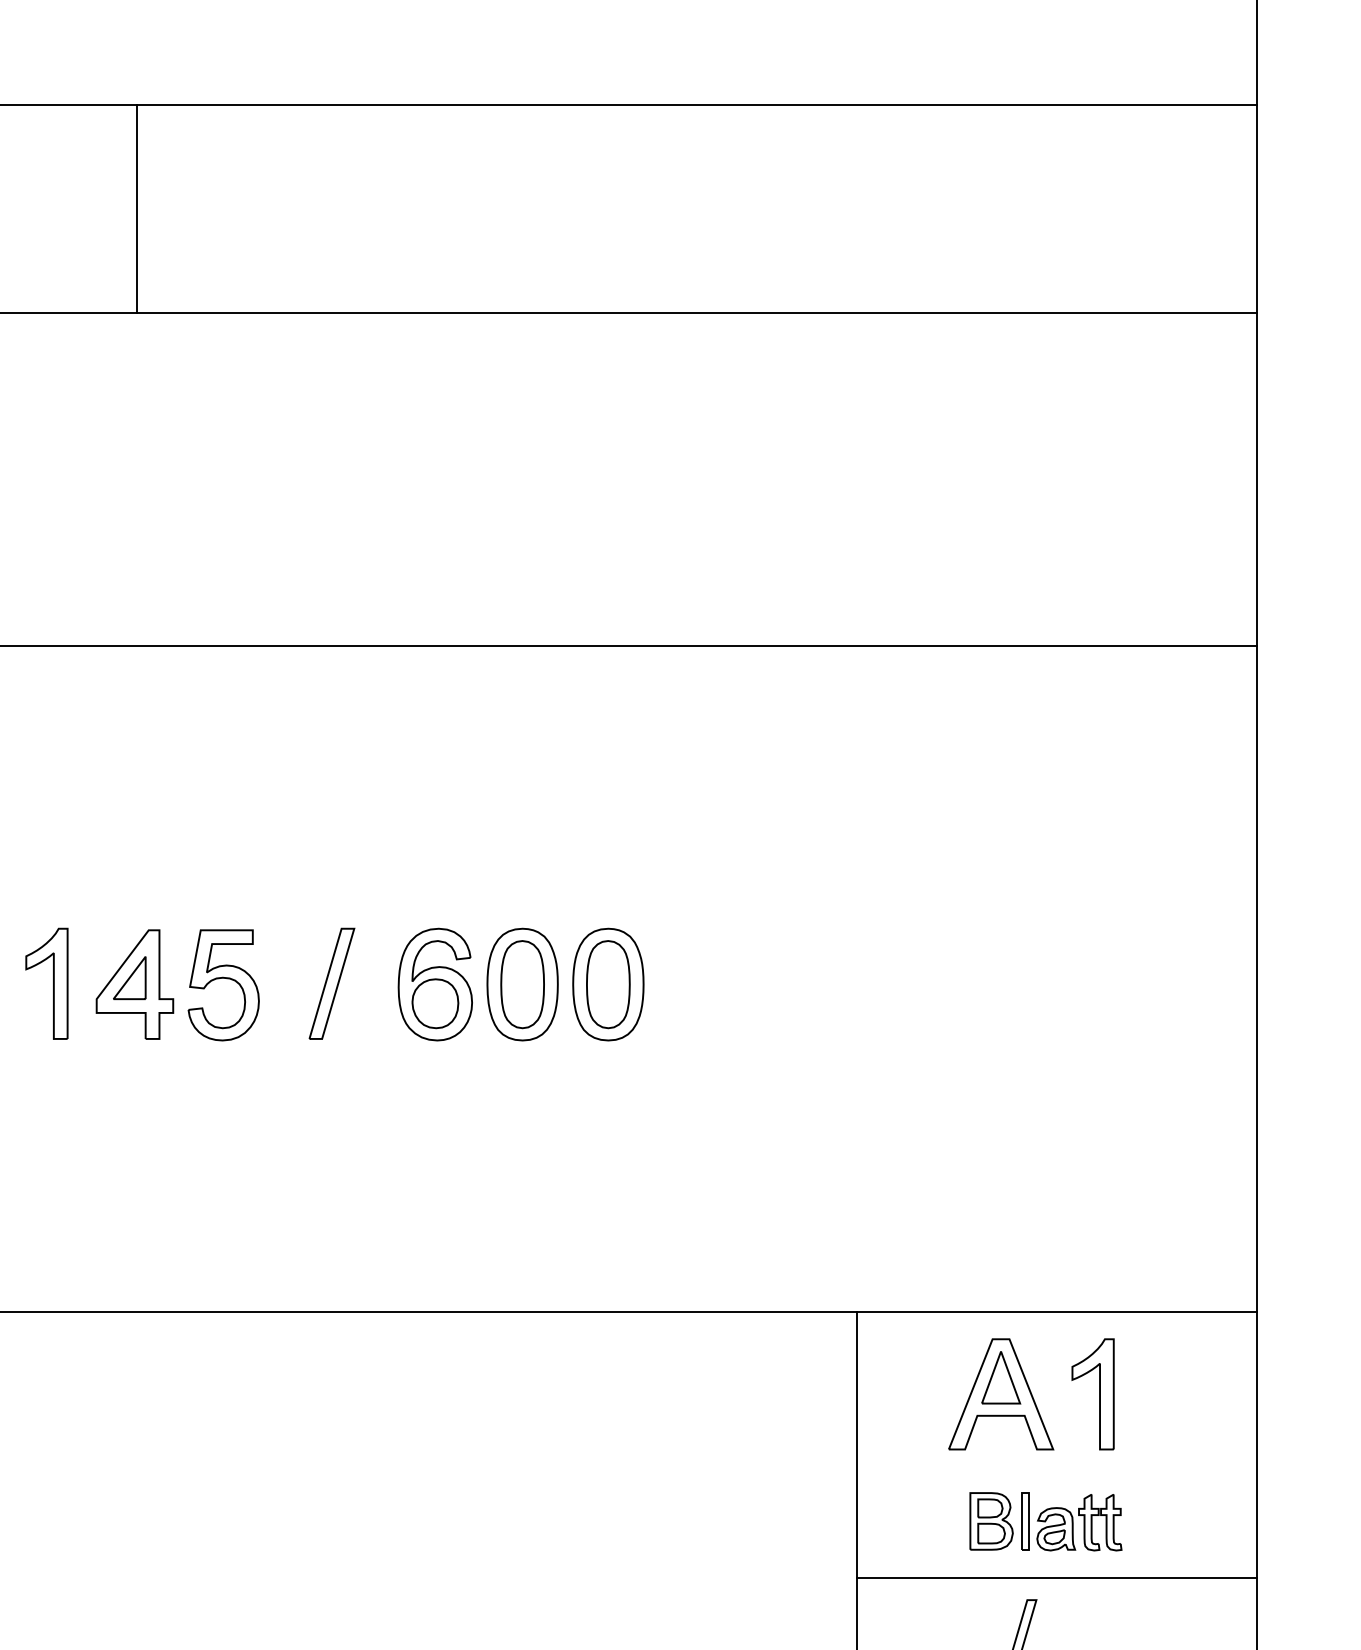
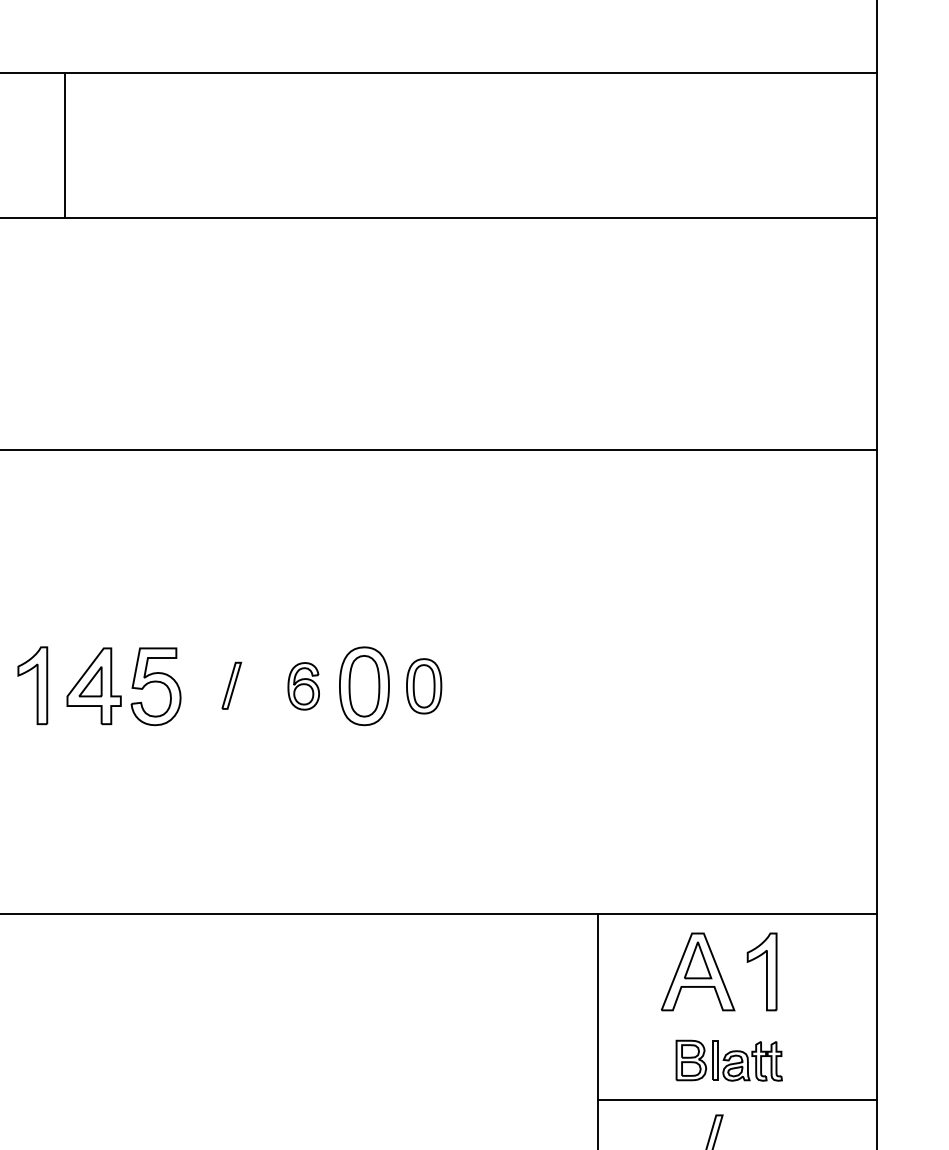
line: (136, 207) -> (64, 144), moved
part: (331, 983) -> (231, 685), size x0.6
part: (435, 984) -> (303, 686), size x0.6
part: (607, 984) -> (423, 686), size x0.7

